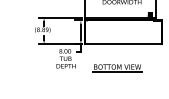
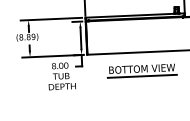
part: (117, 68) -> (142, 70), moved

